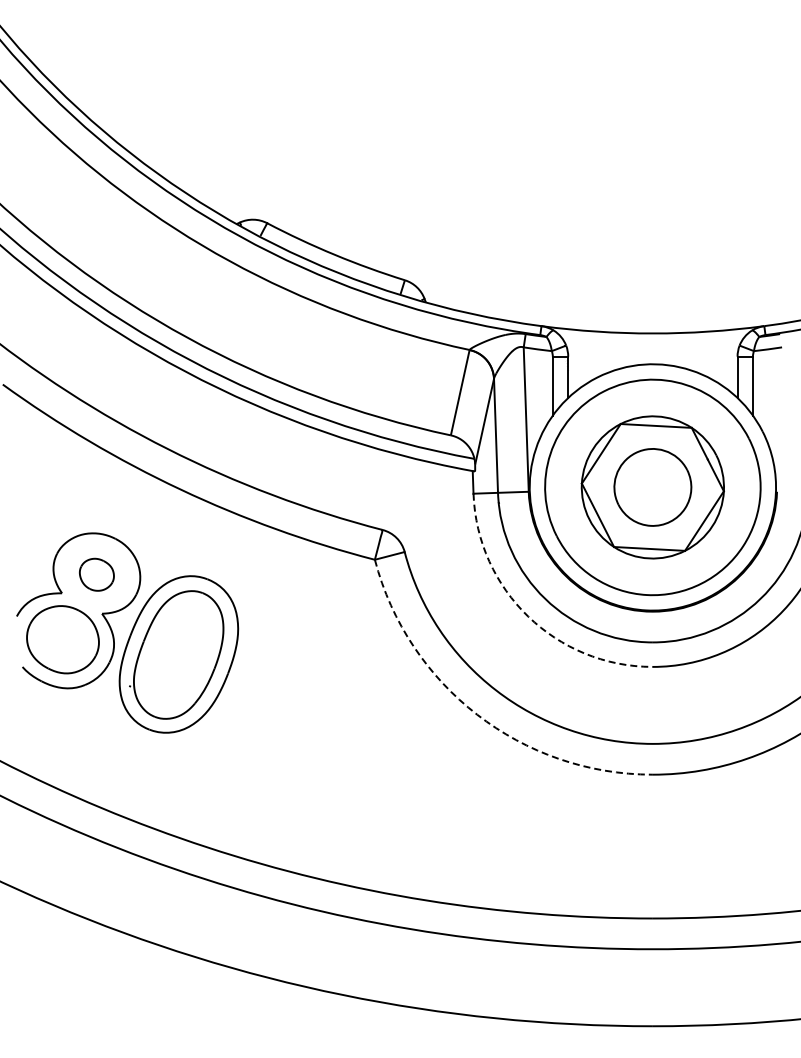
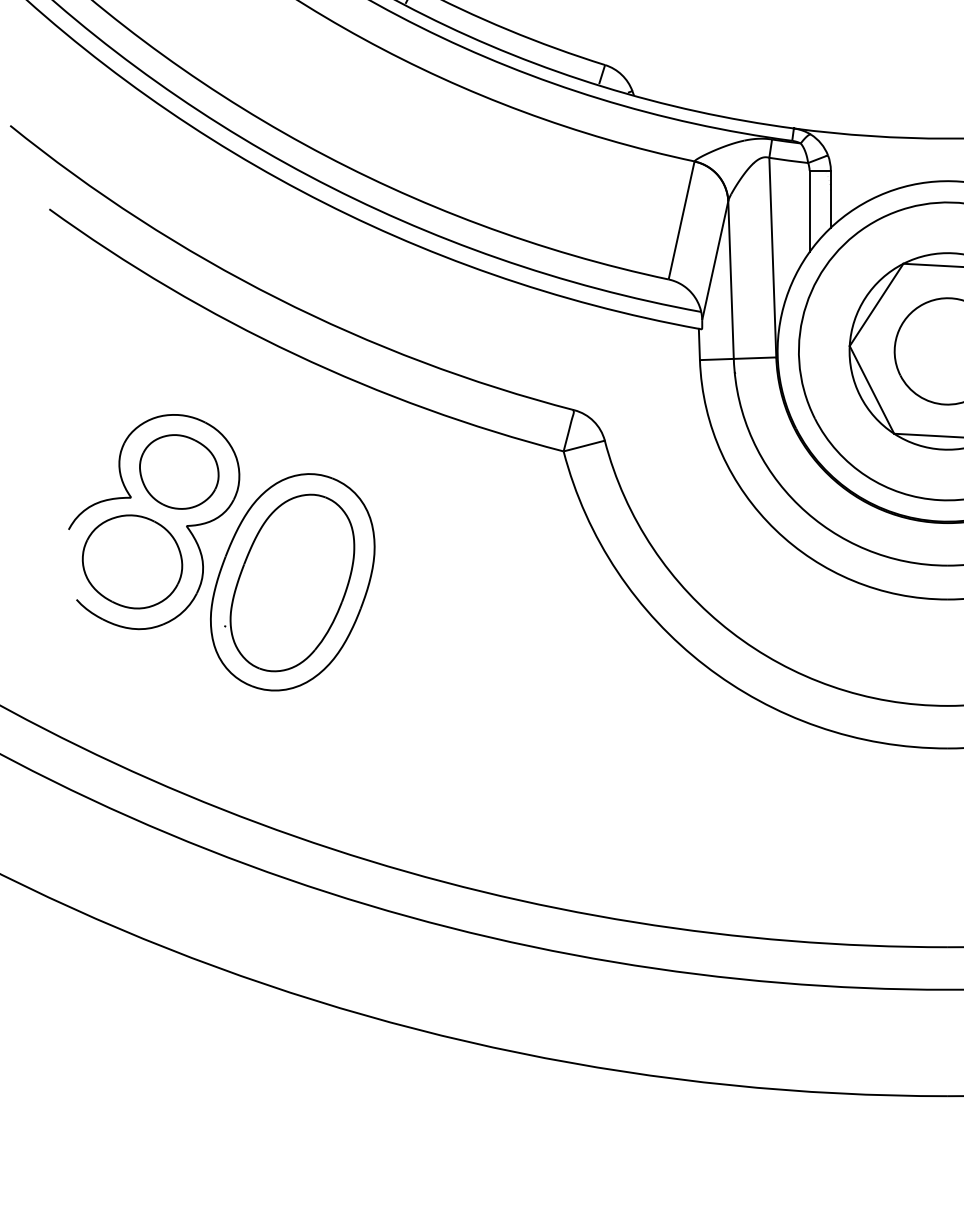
part: (96, 574) -> (178, 471), size x1.67
arc: (528, 616) -> (775, 529), dashed -> solid
arc: (477, 714) -> (705, 665), dashed -> solid

